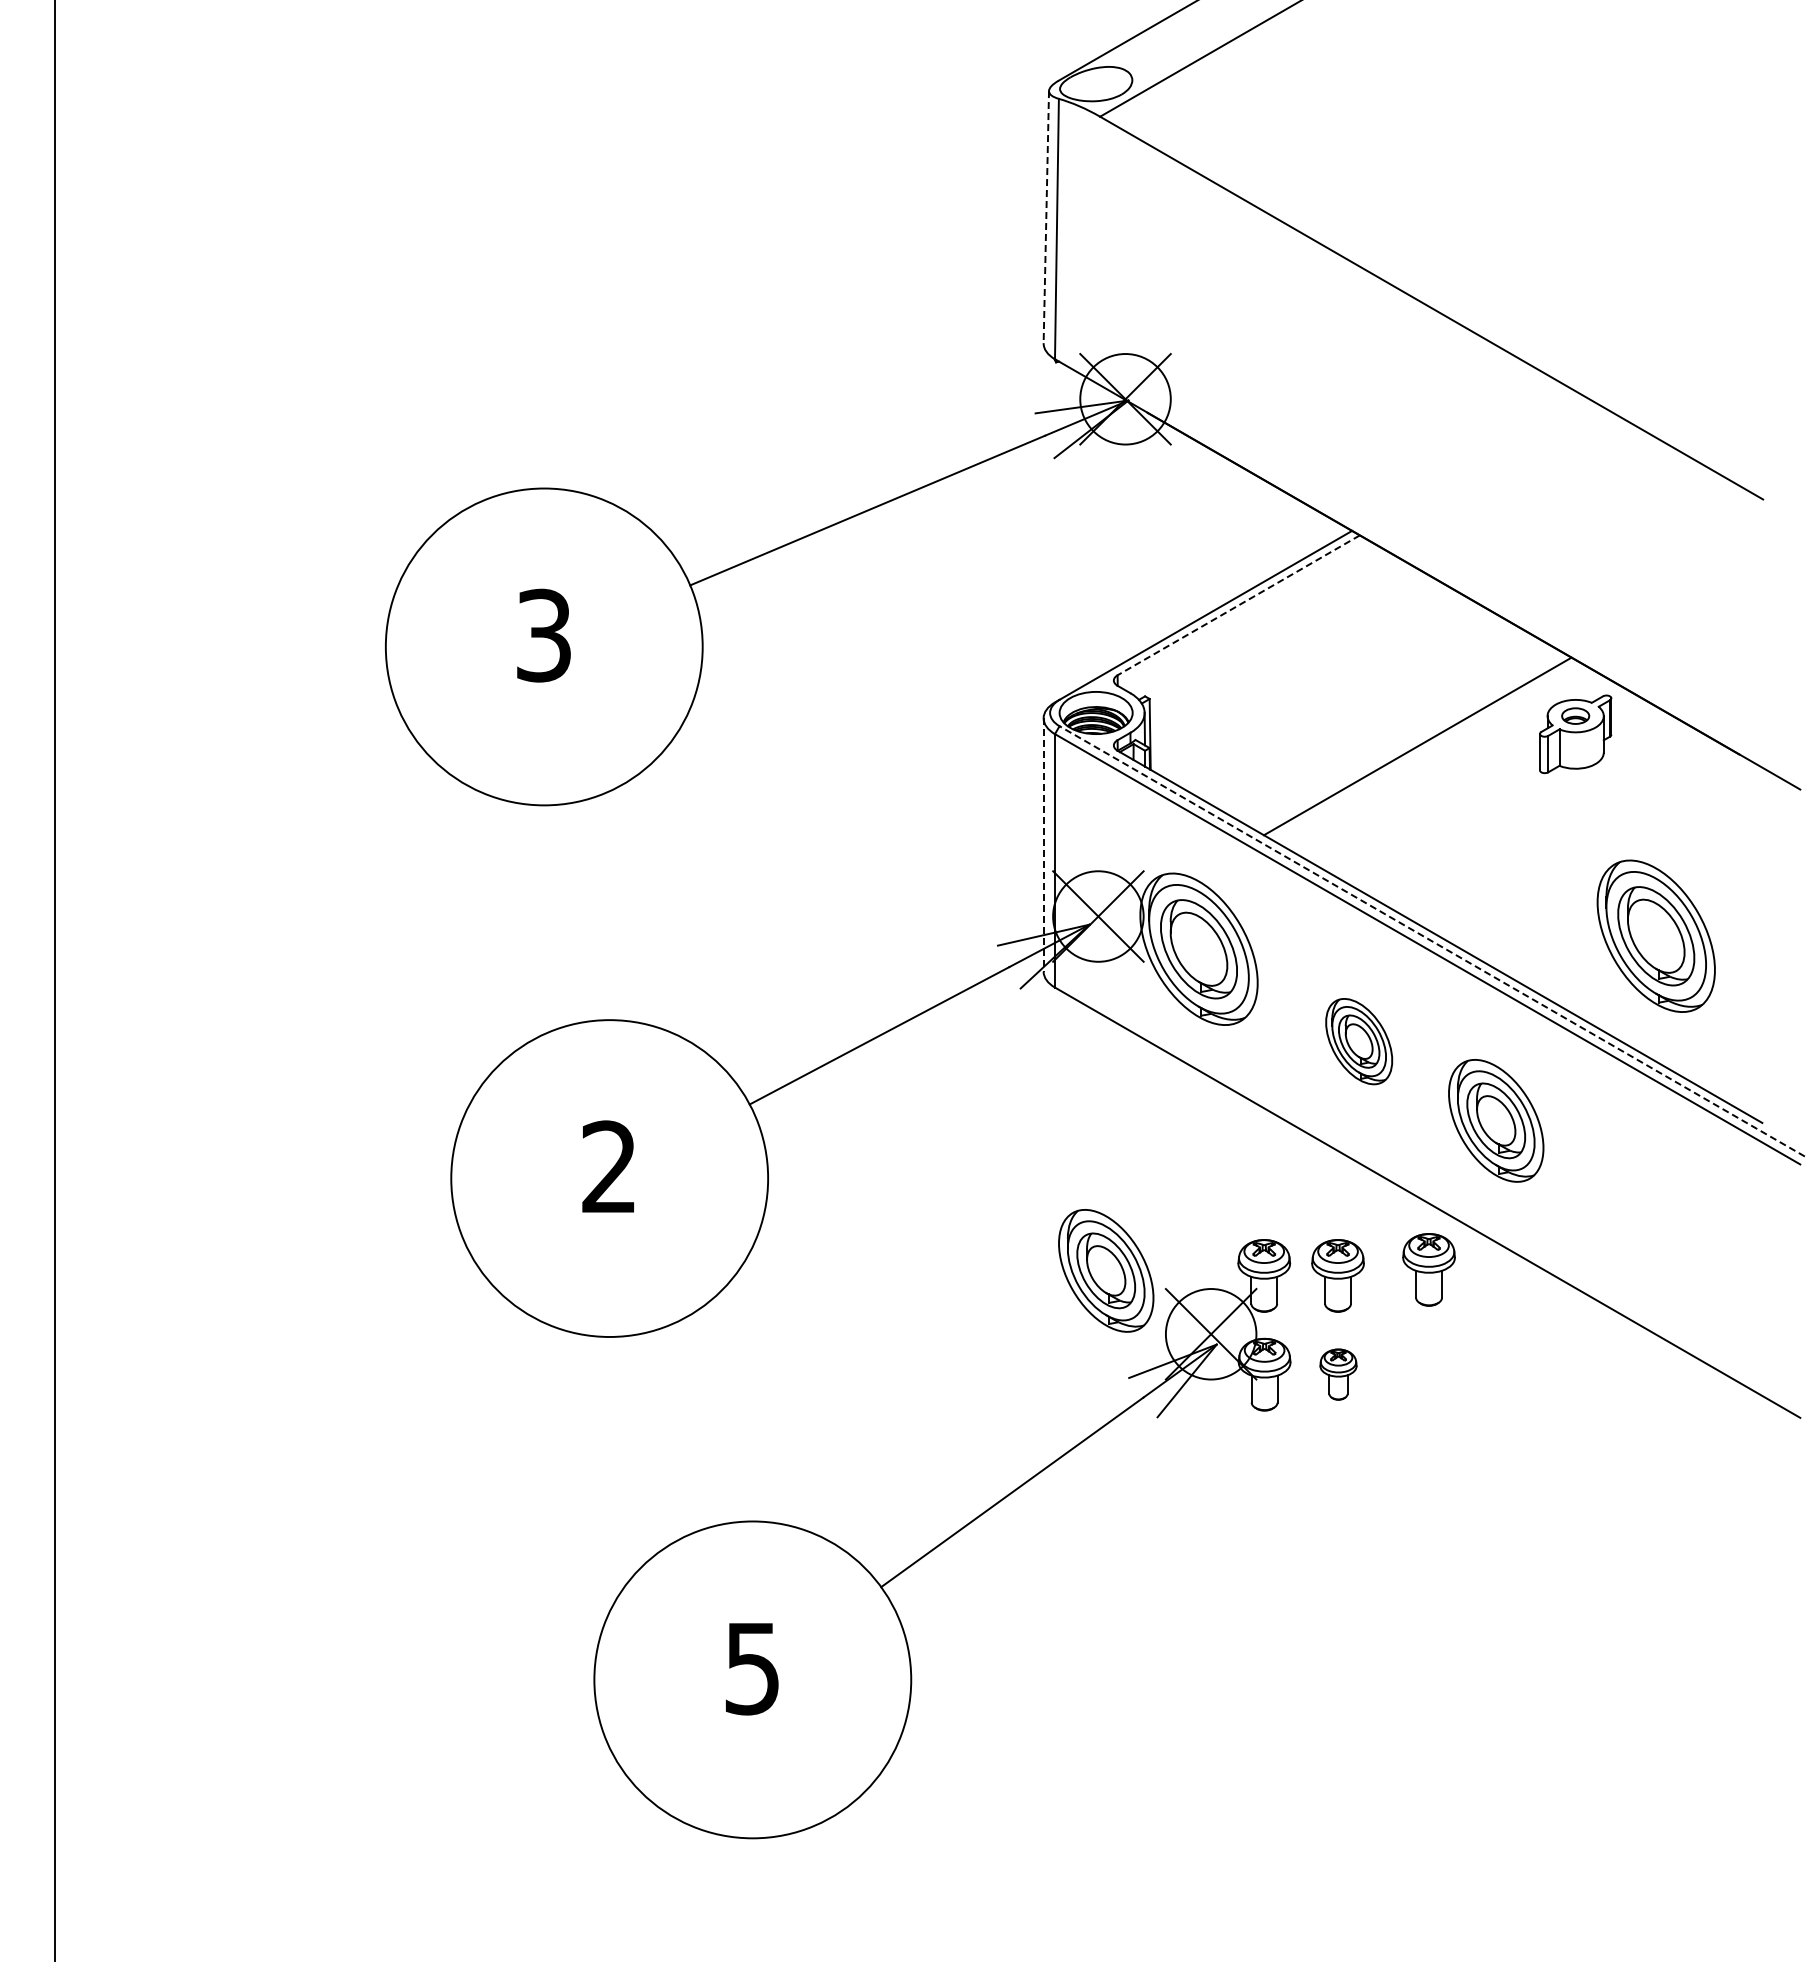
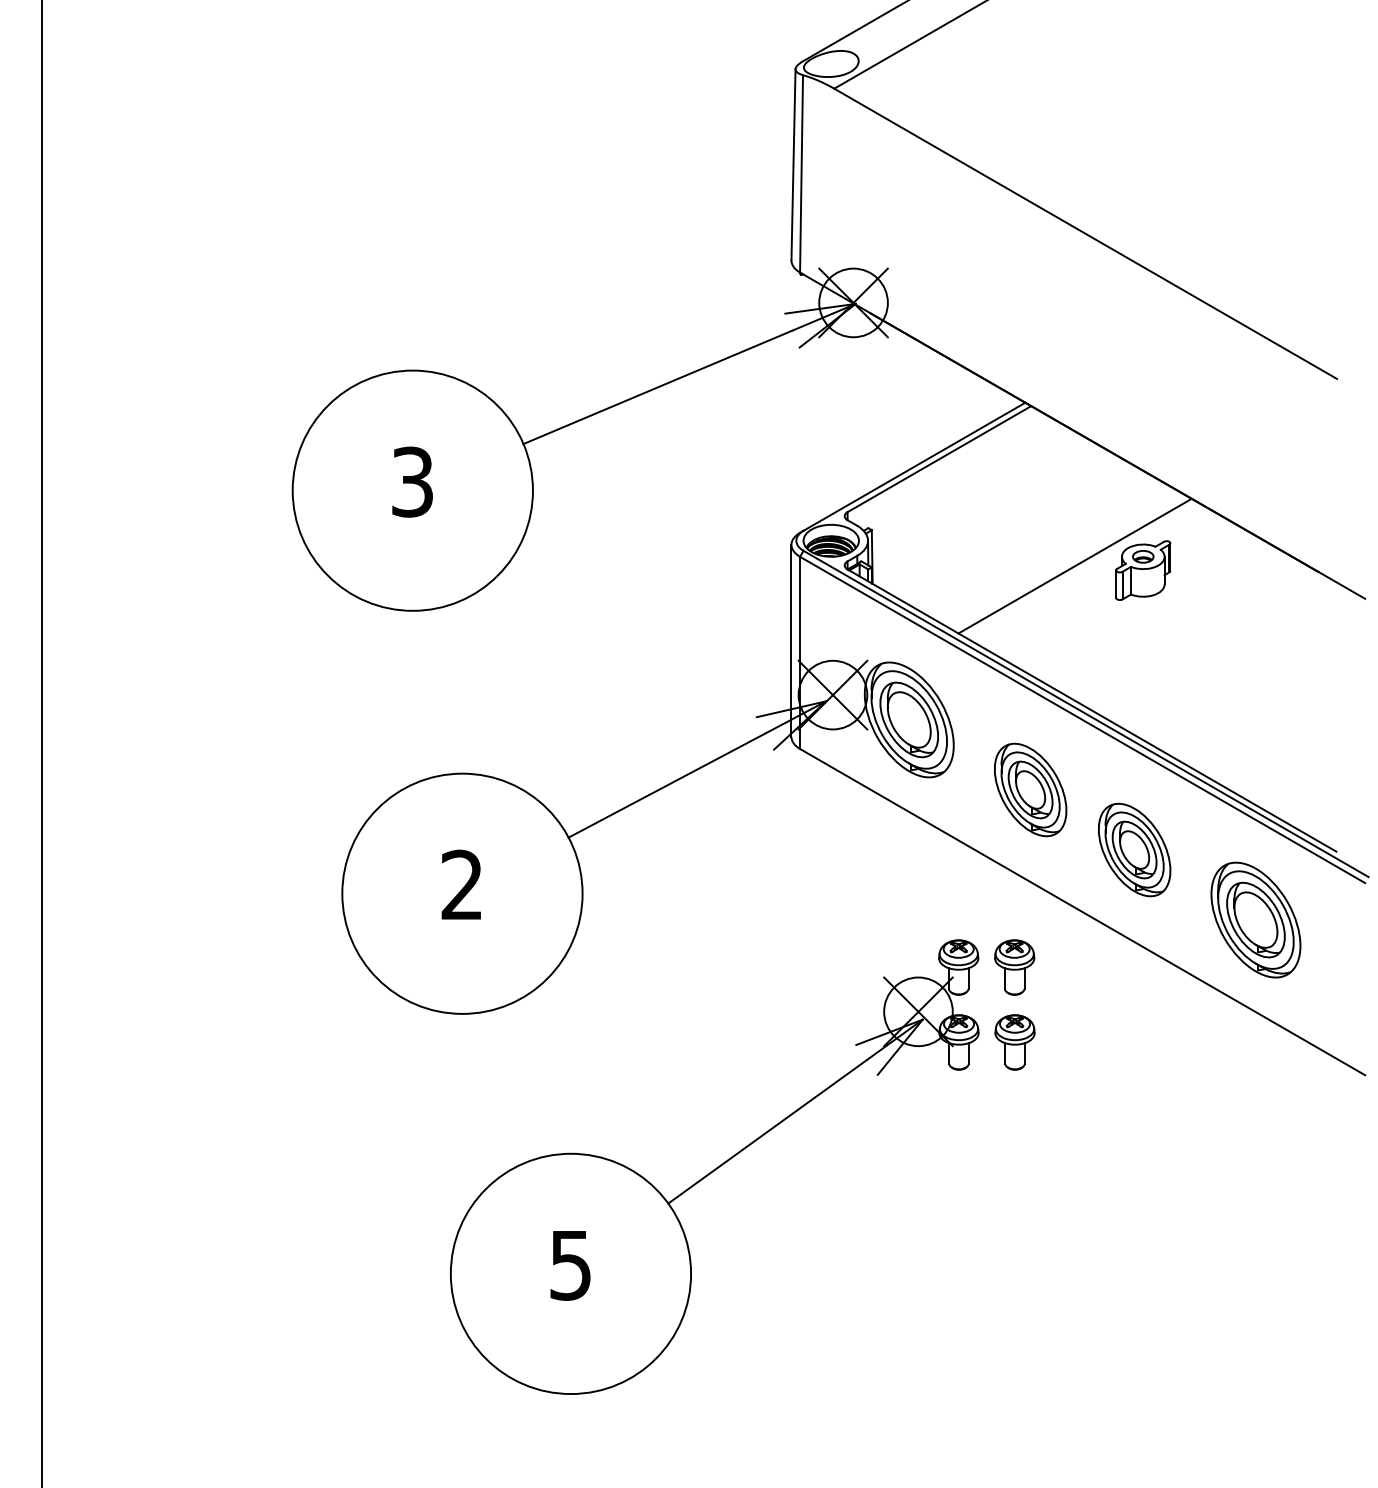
line: (1046, 217) -> (793, 165), dashed -> solid
line: (1238, 605) -> (939, 459), dashed -> solid
part: (1575, 734) -> (1143, 570), moved
line: (1043, 845) -> (791, 641), dashed -> solid
part: (1655, 935) -> (1255, 919), moved
line: (1431, 941) -> (1085, 714), dashed -> solid
part: (1359, 1041) -> (1030, 789), size x1.43
part: (1428, 1269) -> (1083, 962), removed
part: (1106, 1270) -> (839, 963), removed
part: (1338, 1374) -> (1015, 1042), size x1.43

